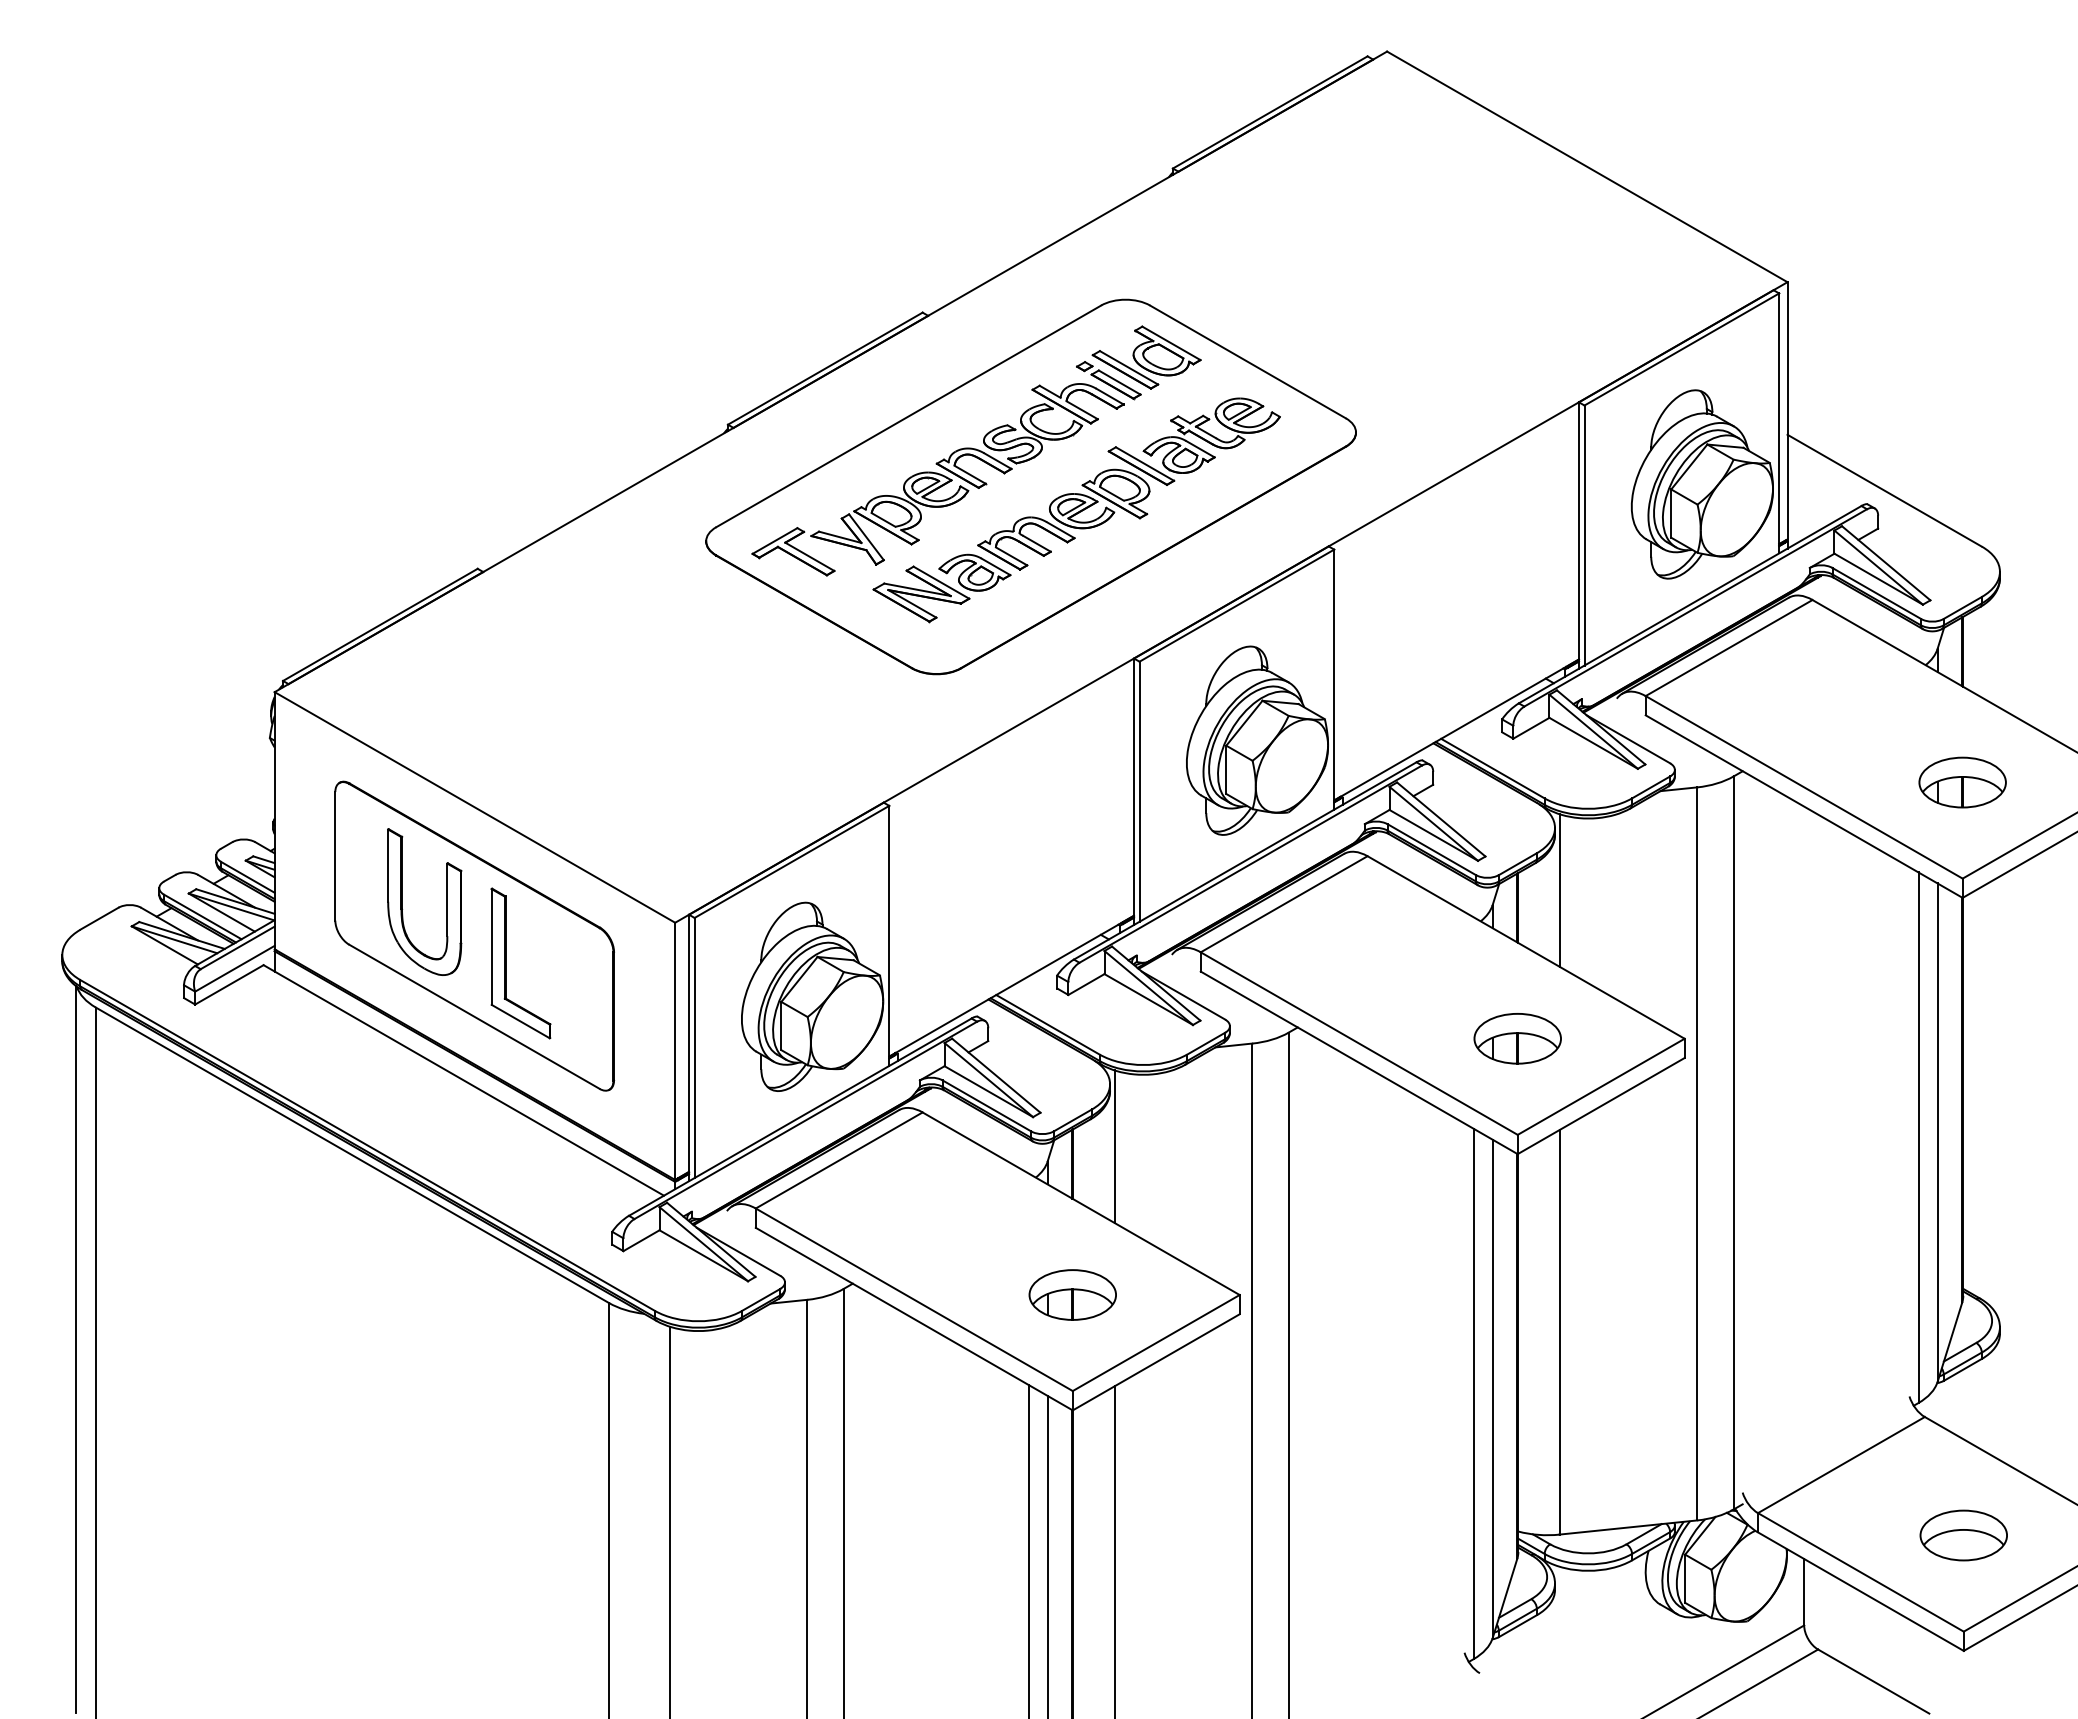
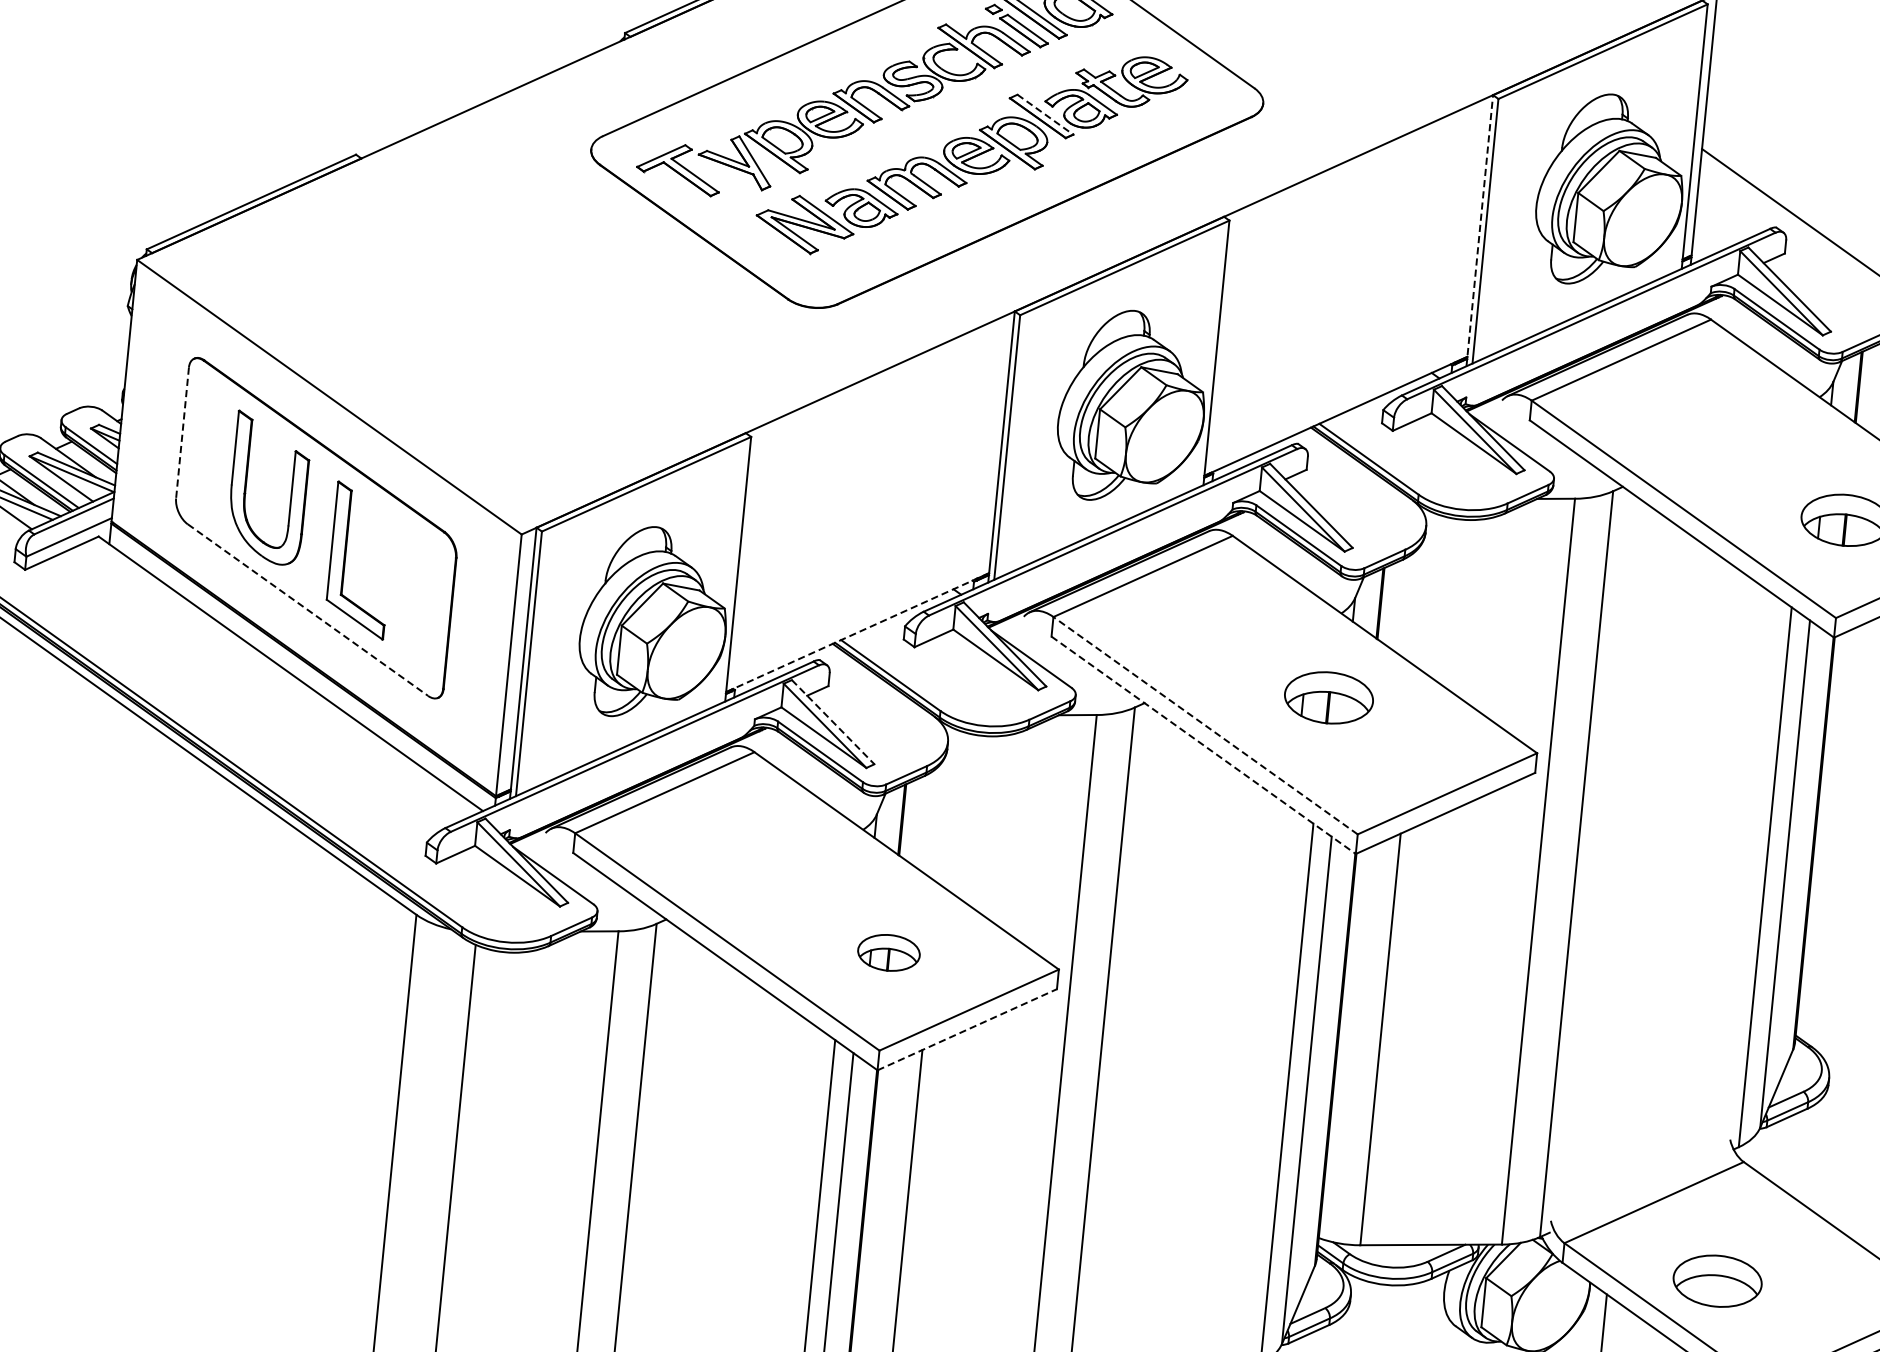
line: (1144, 464) -> (1044, 115), solid -> dashed
line: (1578, 535) -> (1479, 230), solid -> dashed
line: (335, 856) -> (182, 433), solid -> dashed
line: (1559, 890) -> (1424, 589), removed
line: (1011, 986) -> (857, 632), solid -> dashed
line: (474, 1016) -> (308, 609), solid -> dashed
part: (1517, 1038) -> (1328, 697), moved
line: (1359, 1043) -> (1205, 725), solid -> dashed
line: (1359, 1062) -> (1203, 744), solid -> dashed
line: (996, 1075) -> (833, 721), solid -> dashed
line: (1114, 1146) -> (946, 805), removed
part: (1072, 1294) -> (888, 952), size x0.7
line: (1156, 1362) -> (967, 1029), solid -> dashed
part: (1963, 1535) -> (1717, 1281), moved

